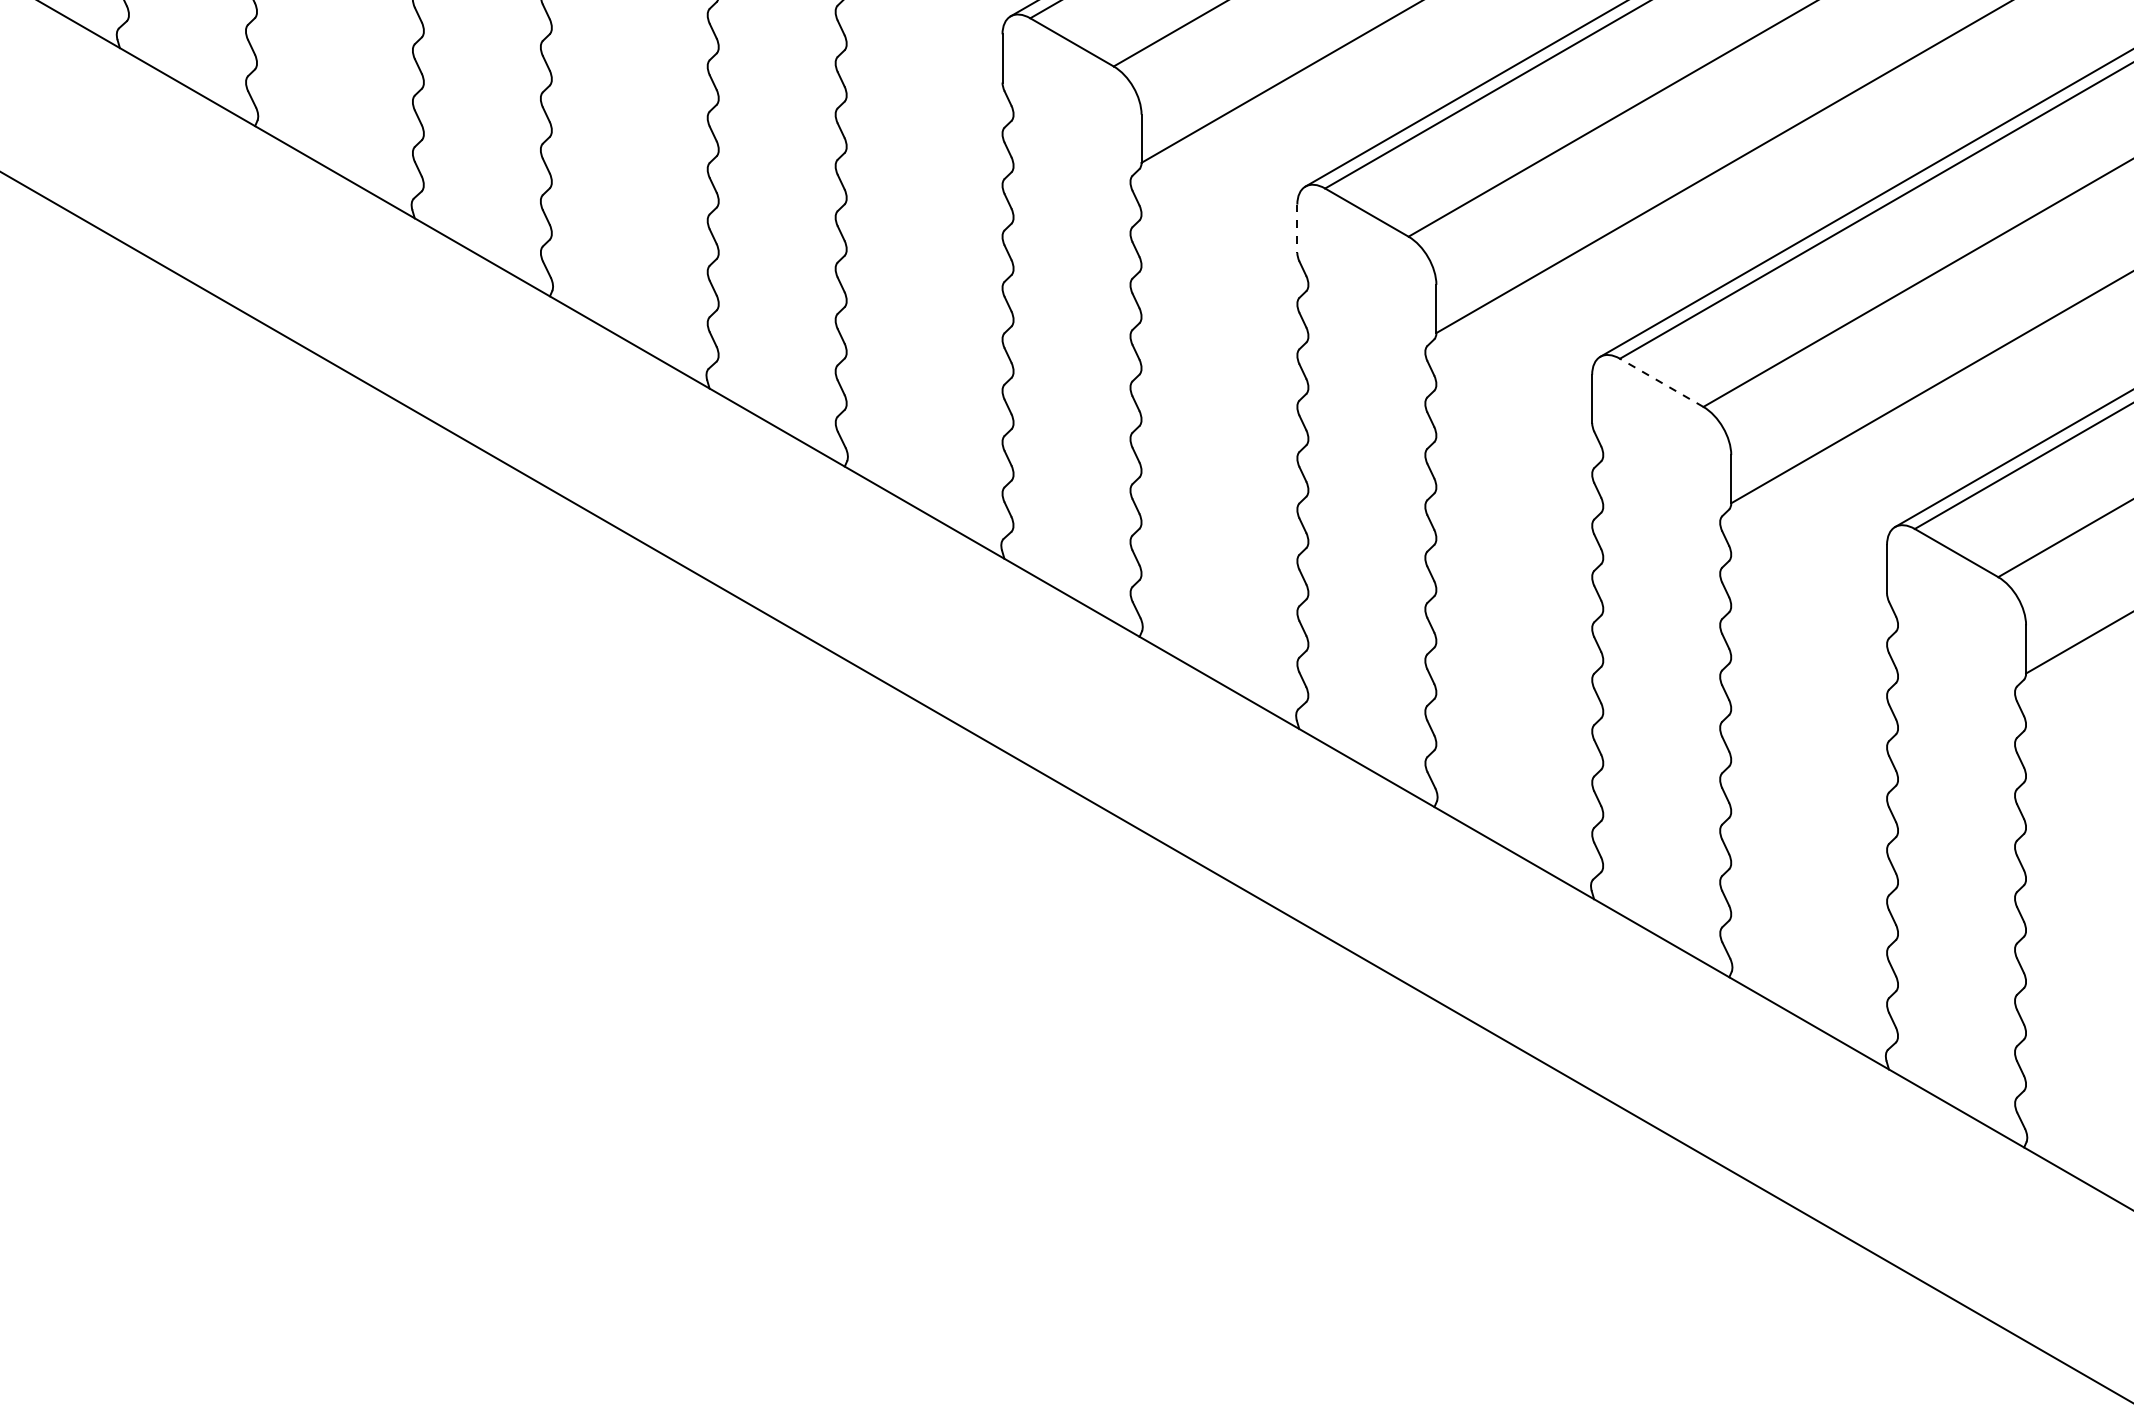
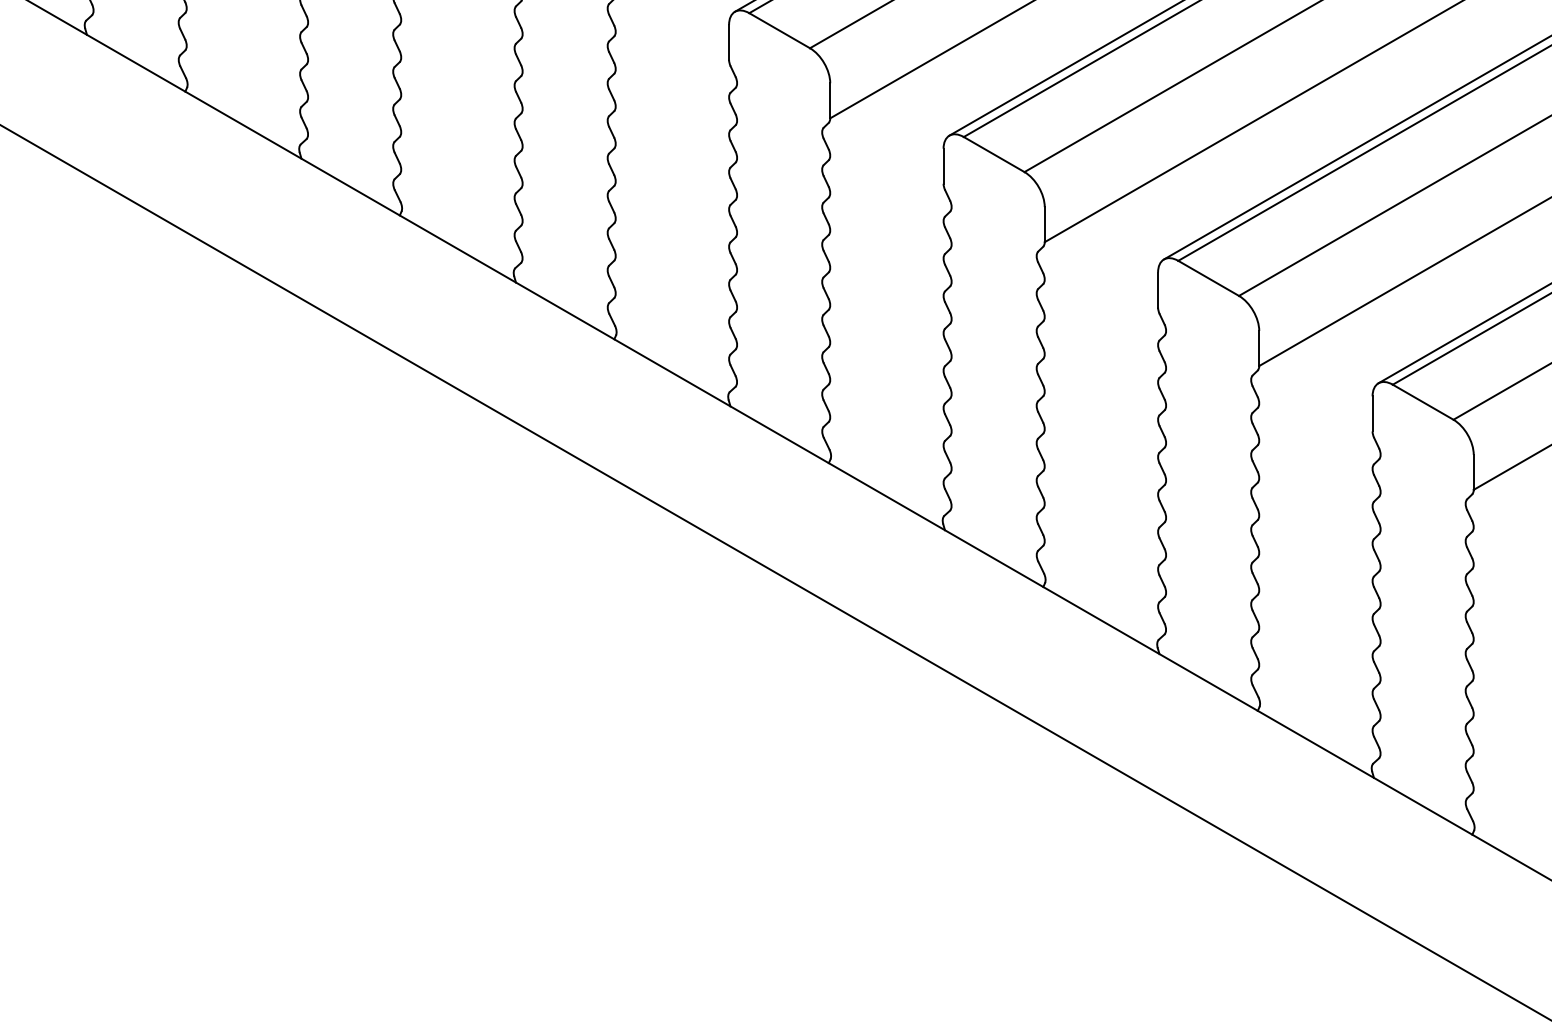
line: (1297, 229) -> (943, 166), dashed -> solid
line: (1661, 382) -> (1208, 278), dashed -> solid

